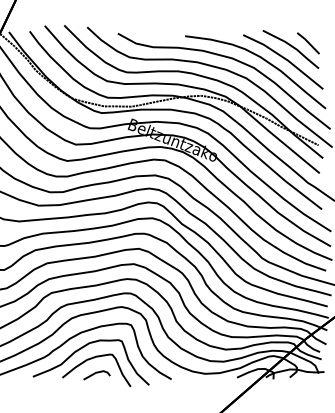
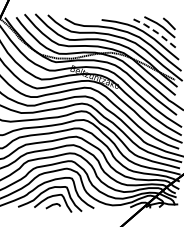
line: (284, 58) -> (156, 32), solid -> dashed

